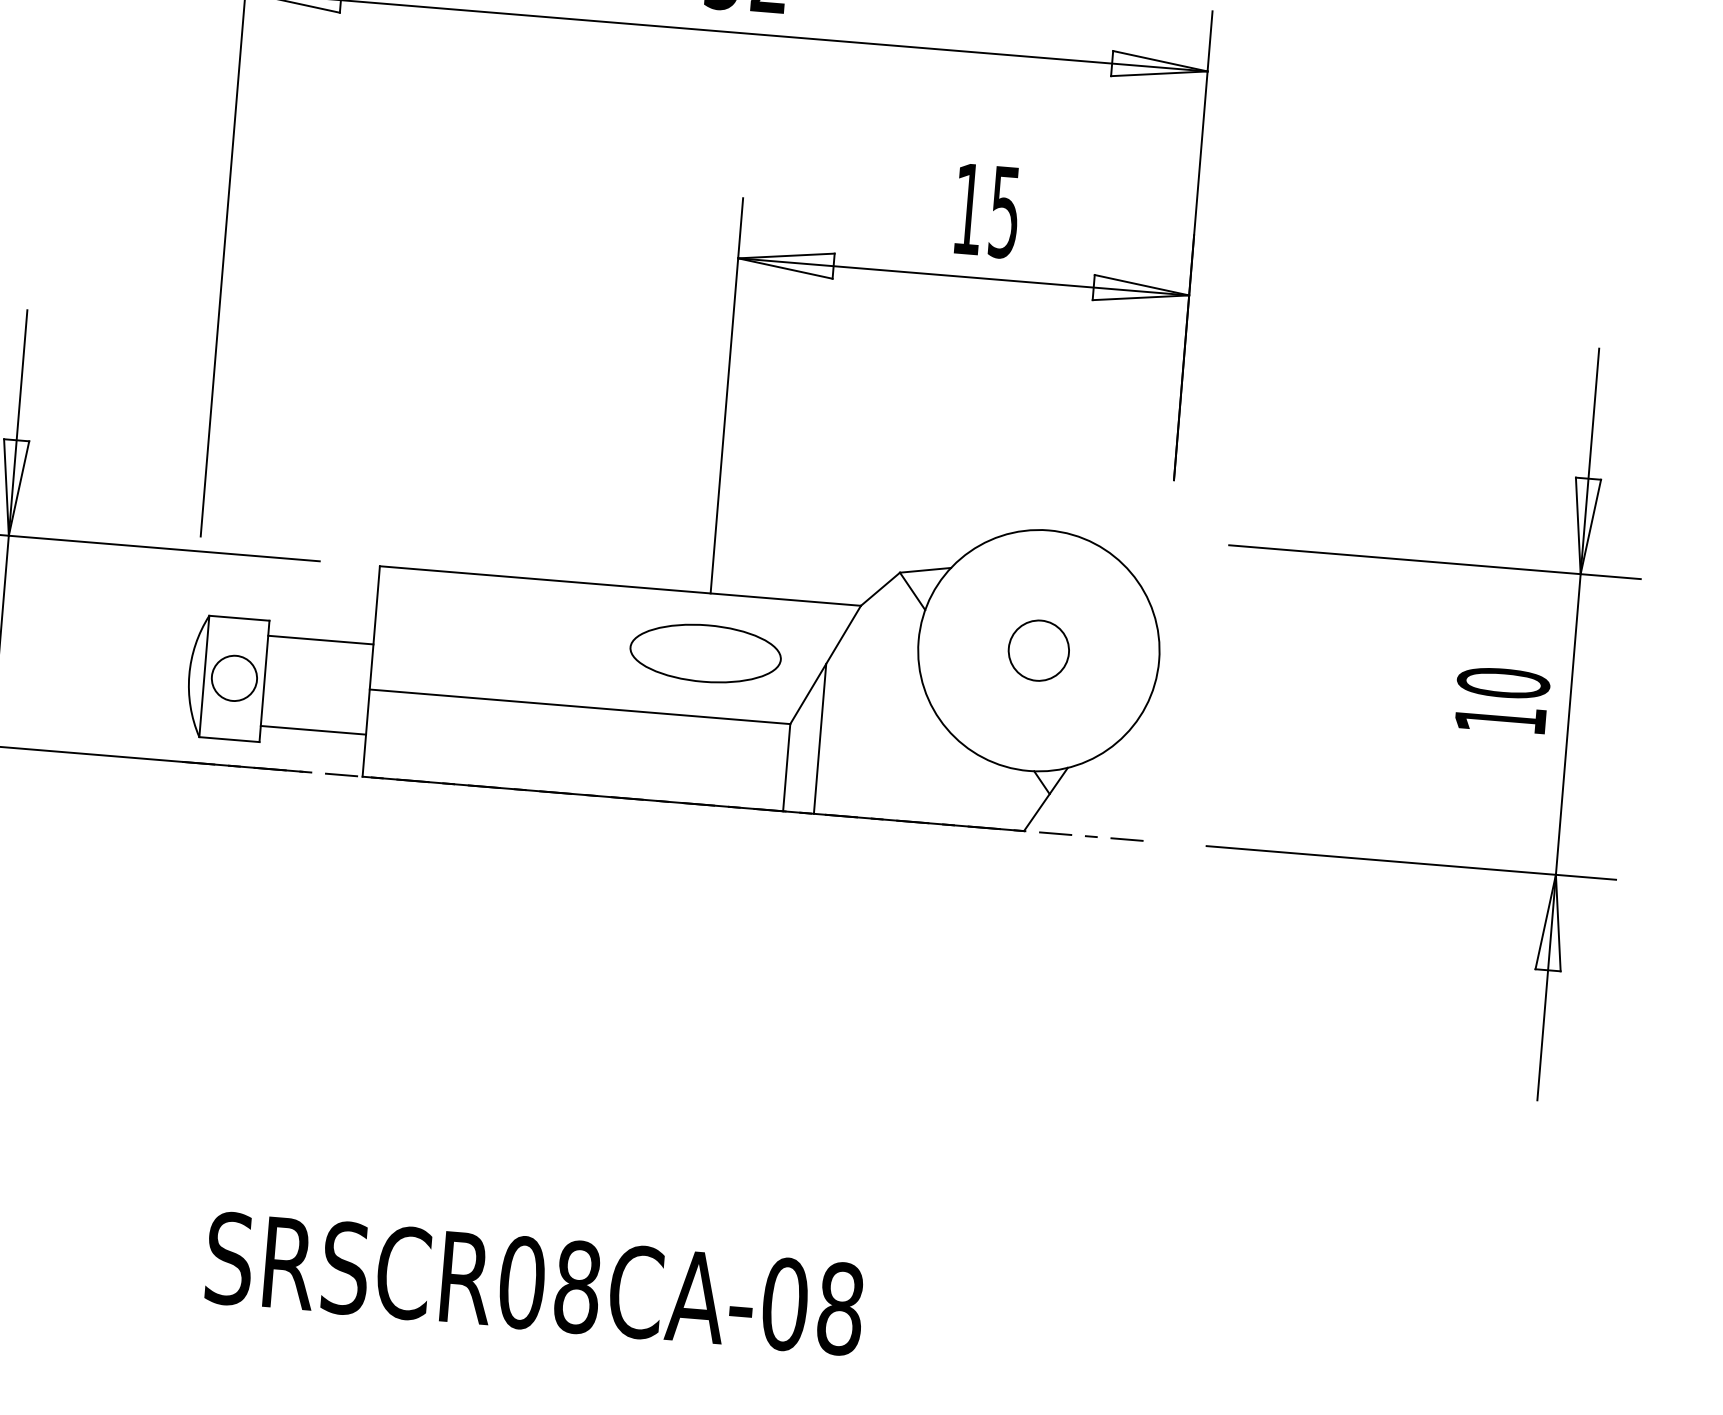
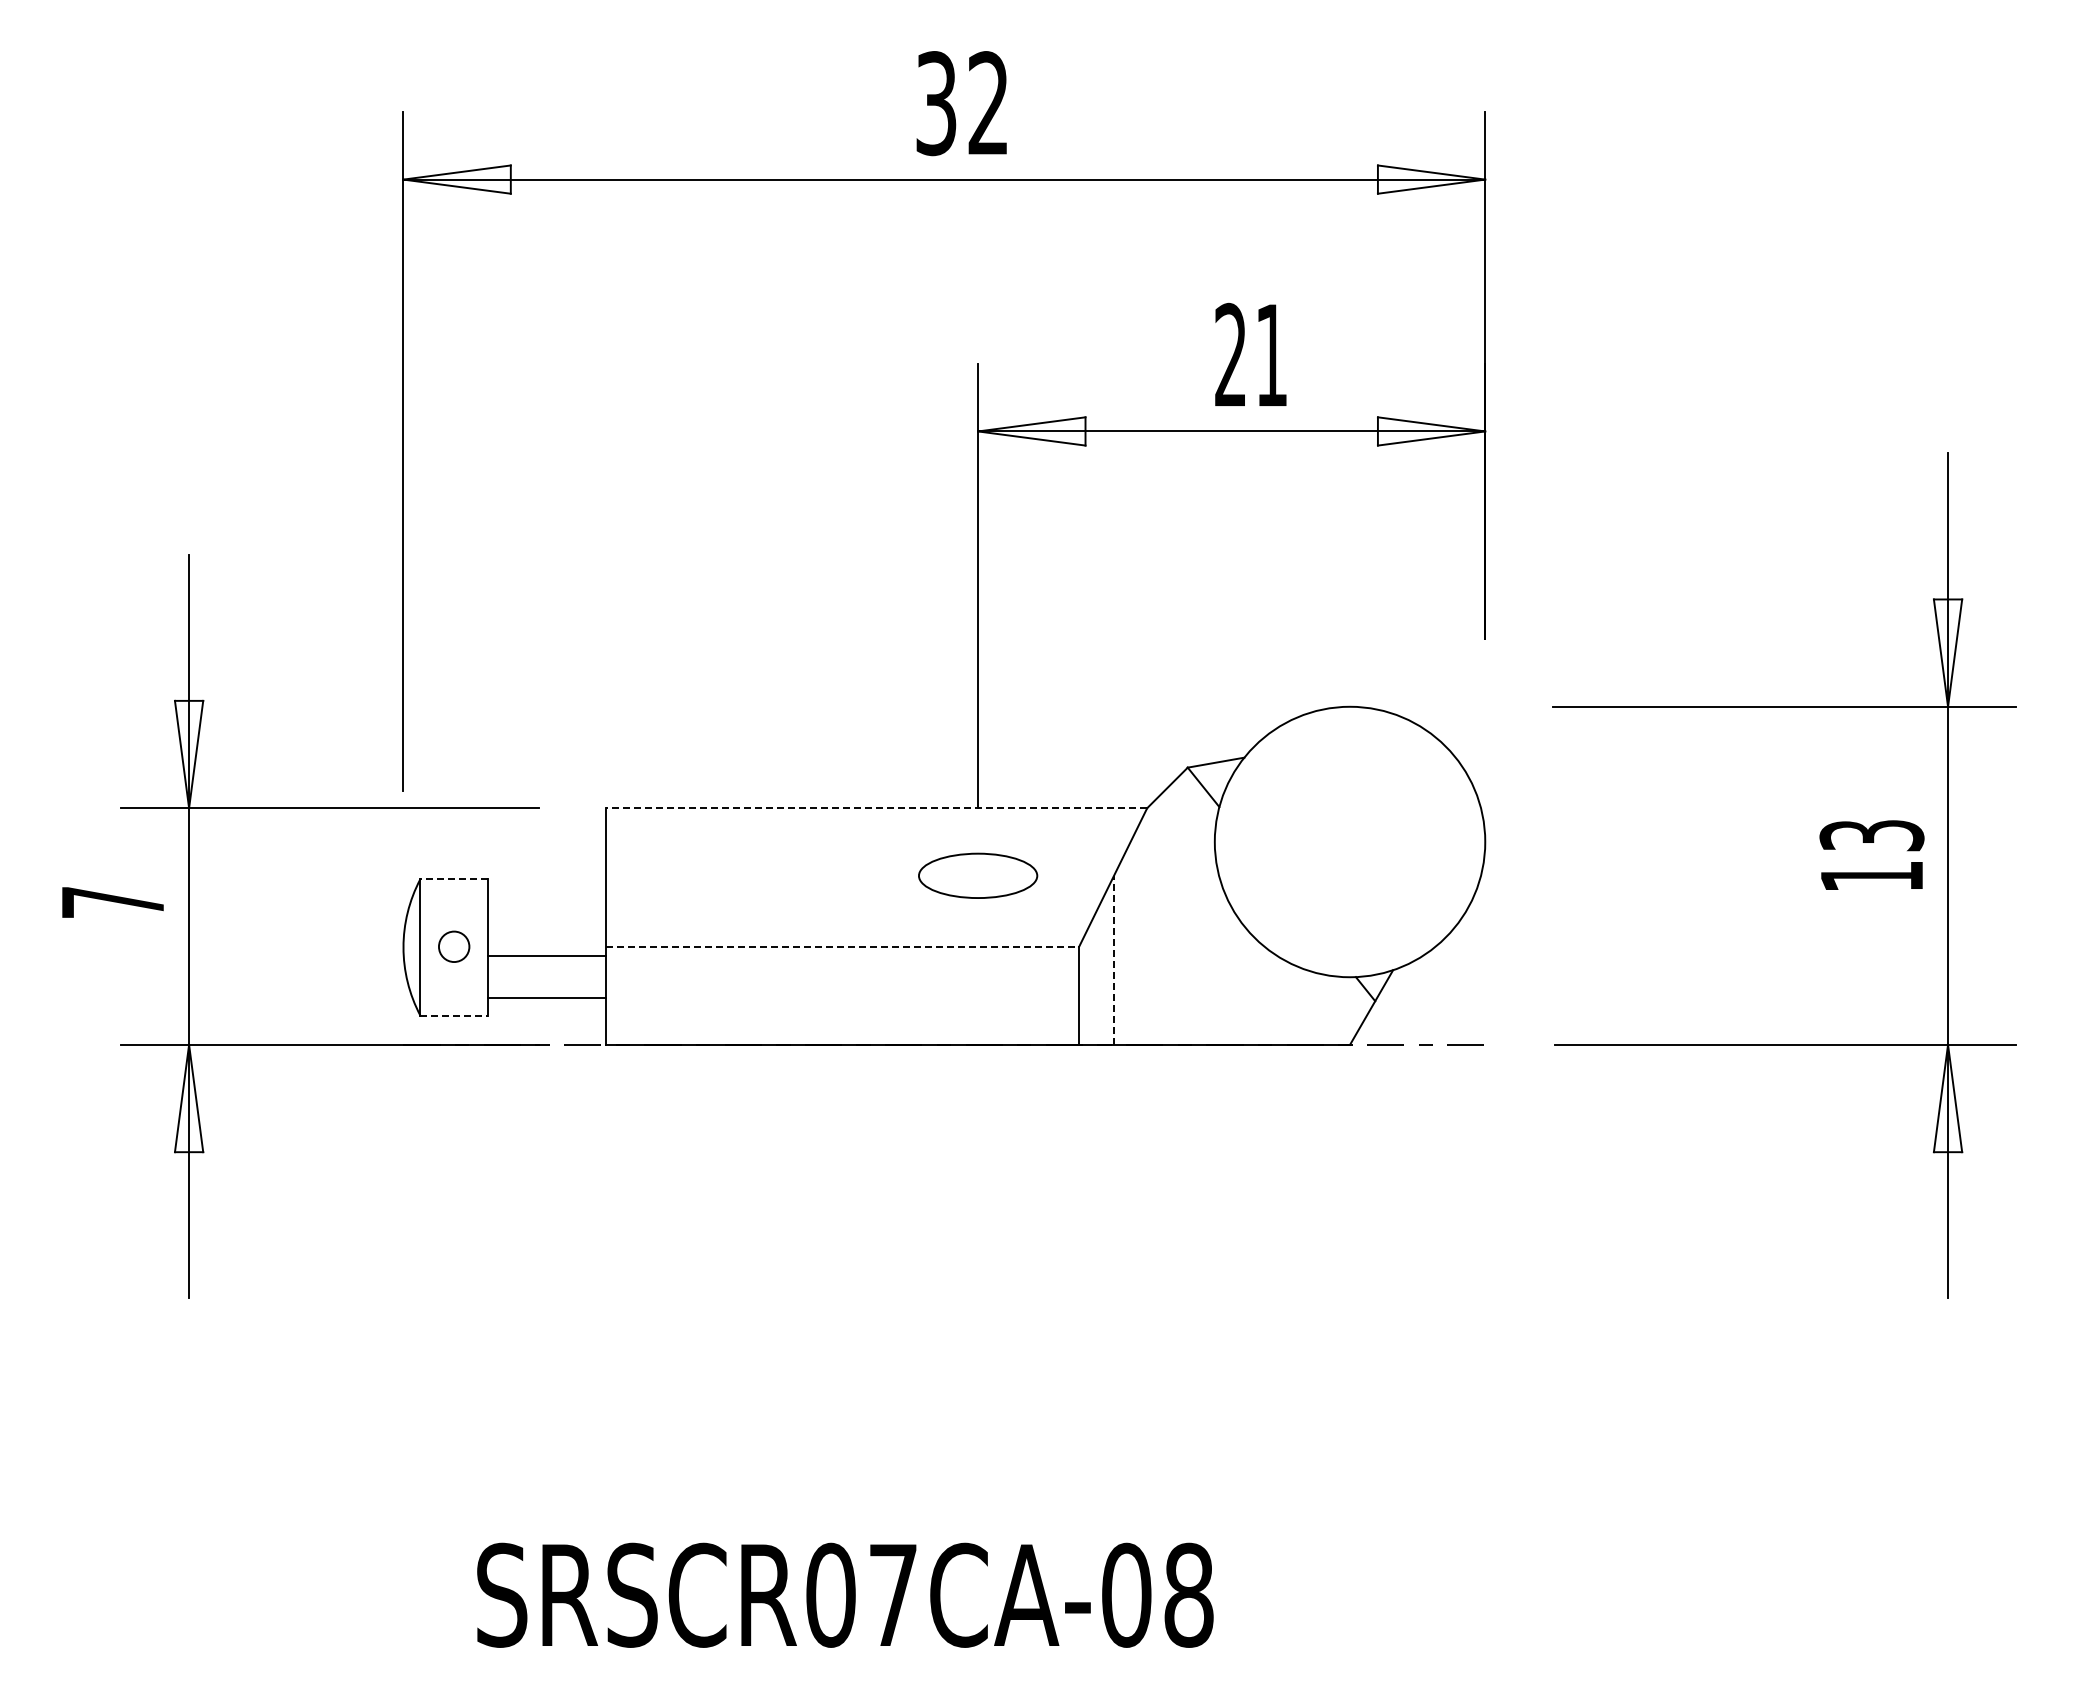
text: (986, 209) -> (1250, 354), 15 -> 21
line: (620, 586) -> (876, 808), solid -> dashed
line: (239, 618) -> (454, 879), solid -> dashed
line: (321, 640) -> (547, 956), moved
circle: (1038, 650) -> (1349, 841), removed
part: (705, 653) -> (977, 875), size x0.7
circle: (233, 678) -> (453, 946), size x0.6
text: (1503, 683) -> (1871, 835), 10 -> 13
line: (580, 706) -> (843, 946), solid -> dashed
line: (819, 738) -> (1113, 960), solid -> dashed
line: (229, 739) -> (454, 1015), solid -> dashed
text: (577, 1286) -> (893, 1594), SRSCR08CA-08 -> SRSCR07CA-08

